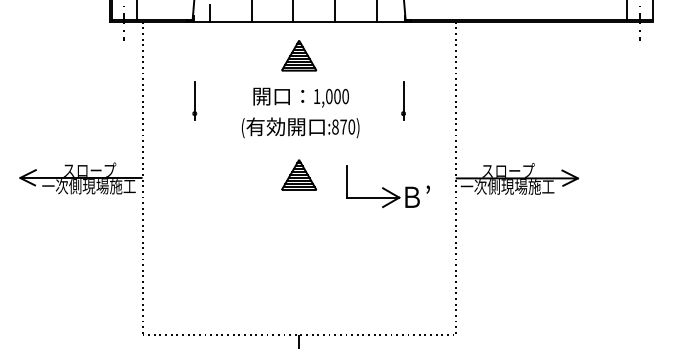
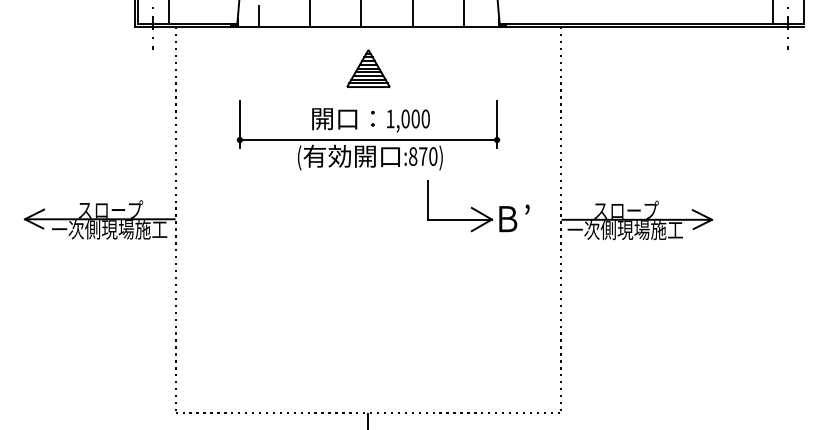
line: (299, 114) -> (368, 140), added
part: (299, 174) -> (368, 215), removed
part: (388, 187) -> (478, 206), moved

